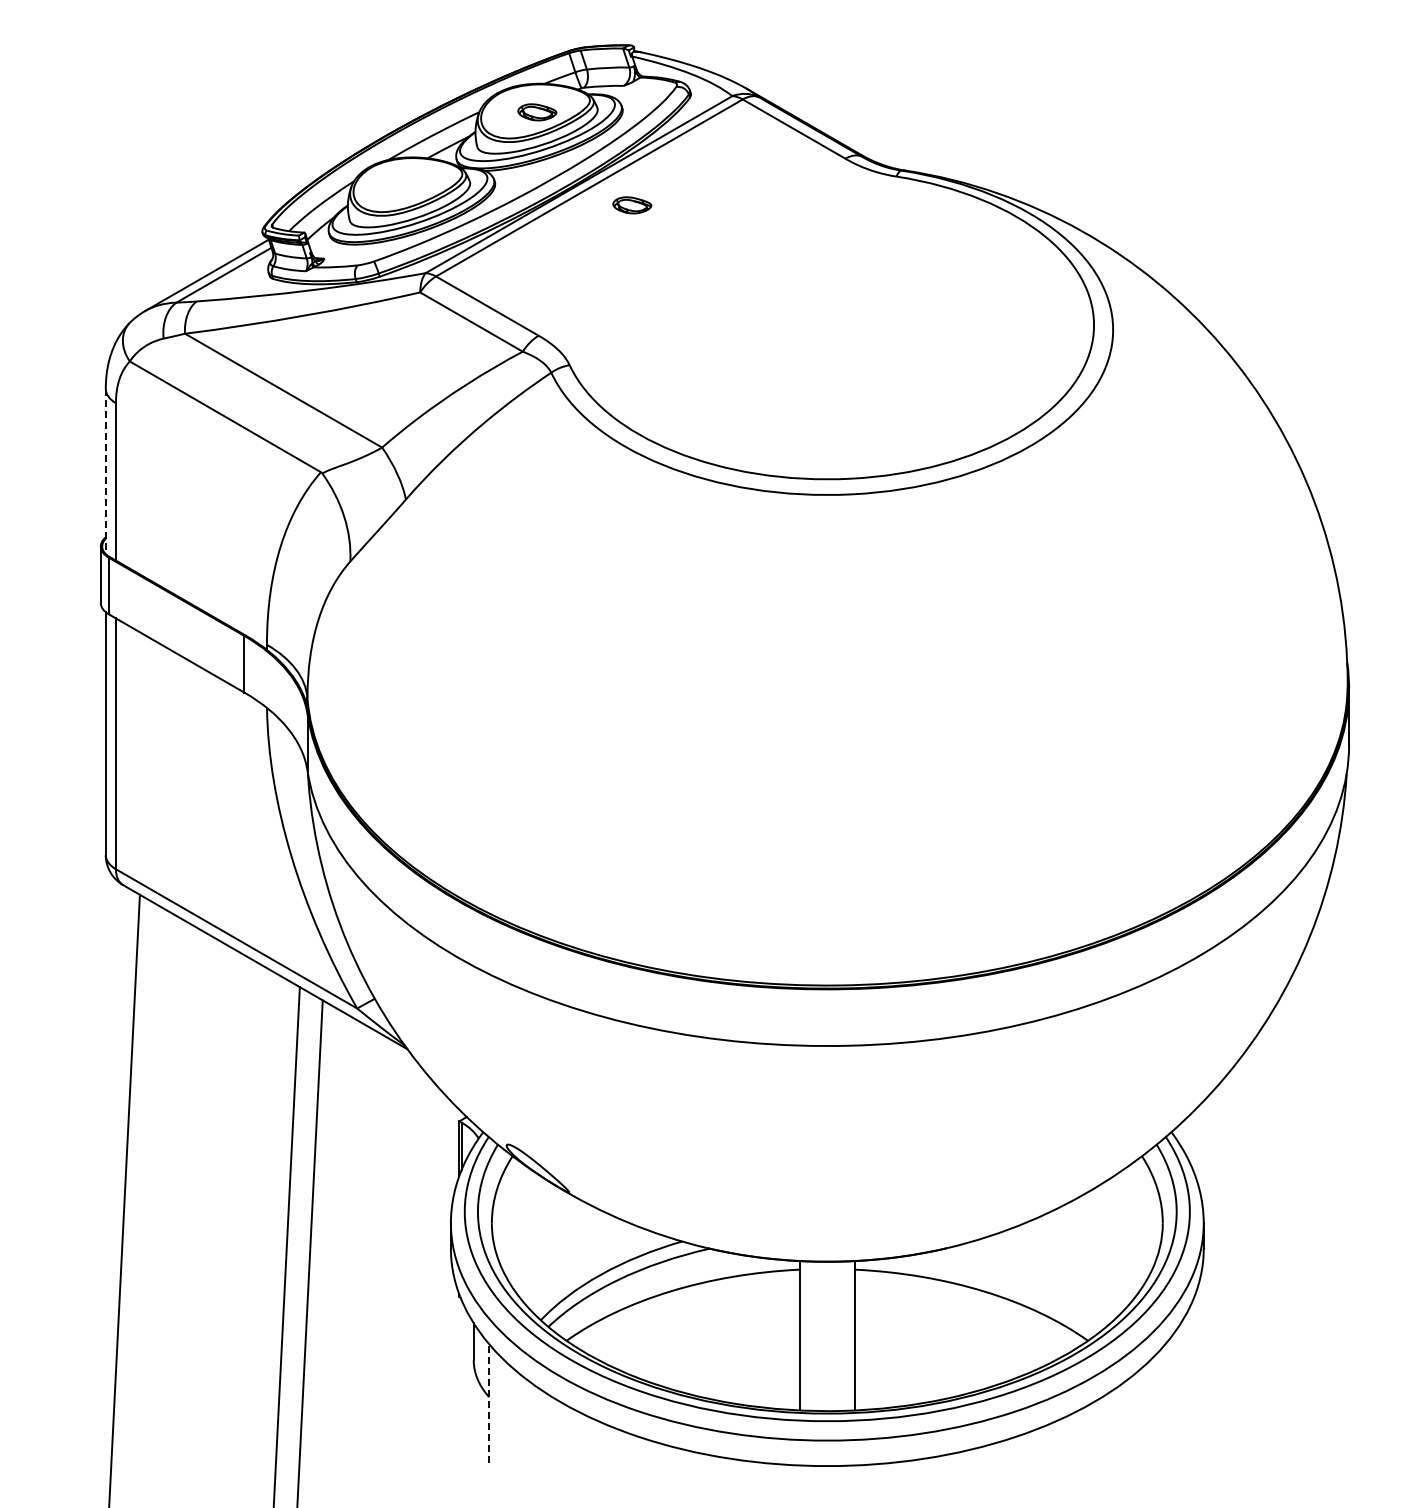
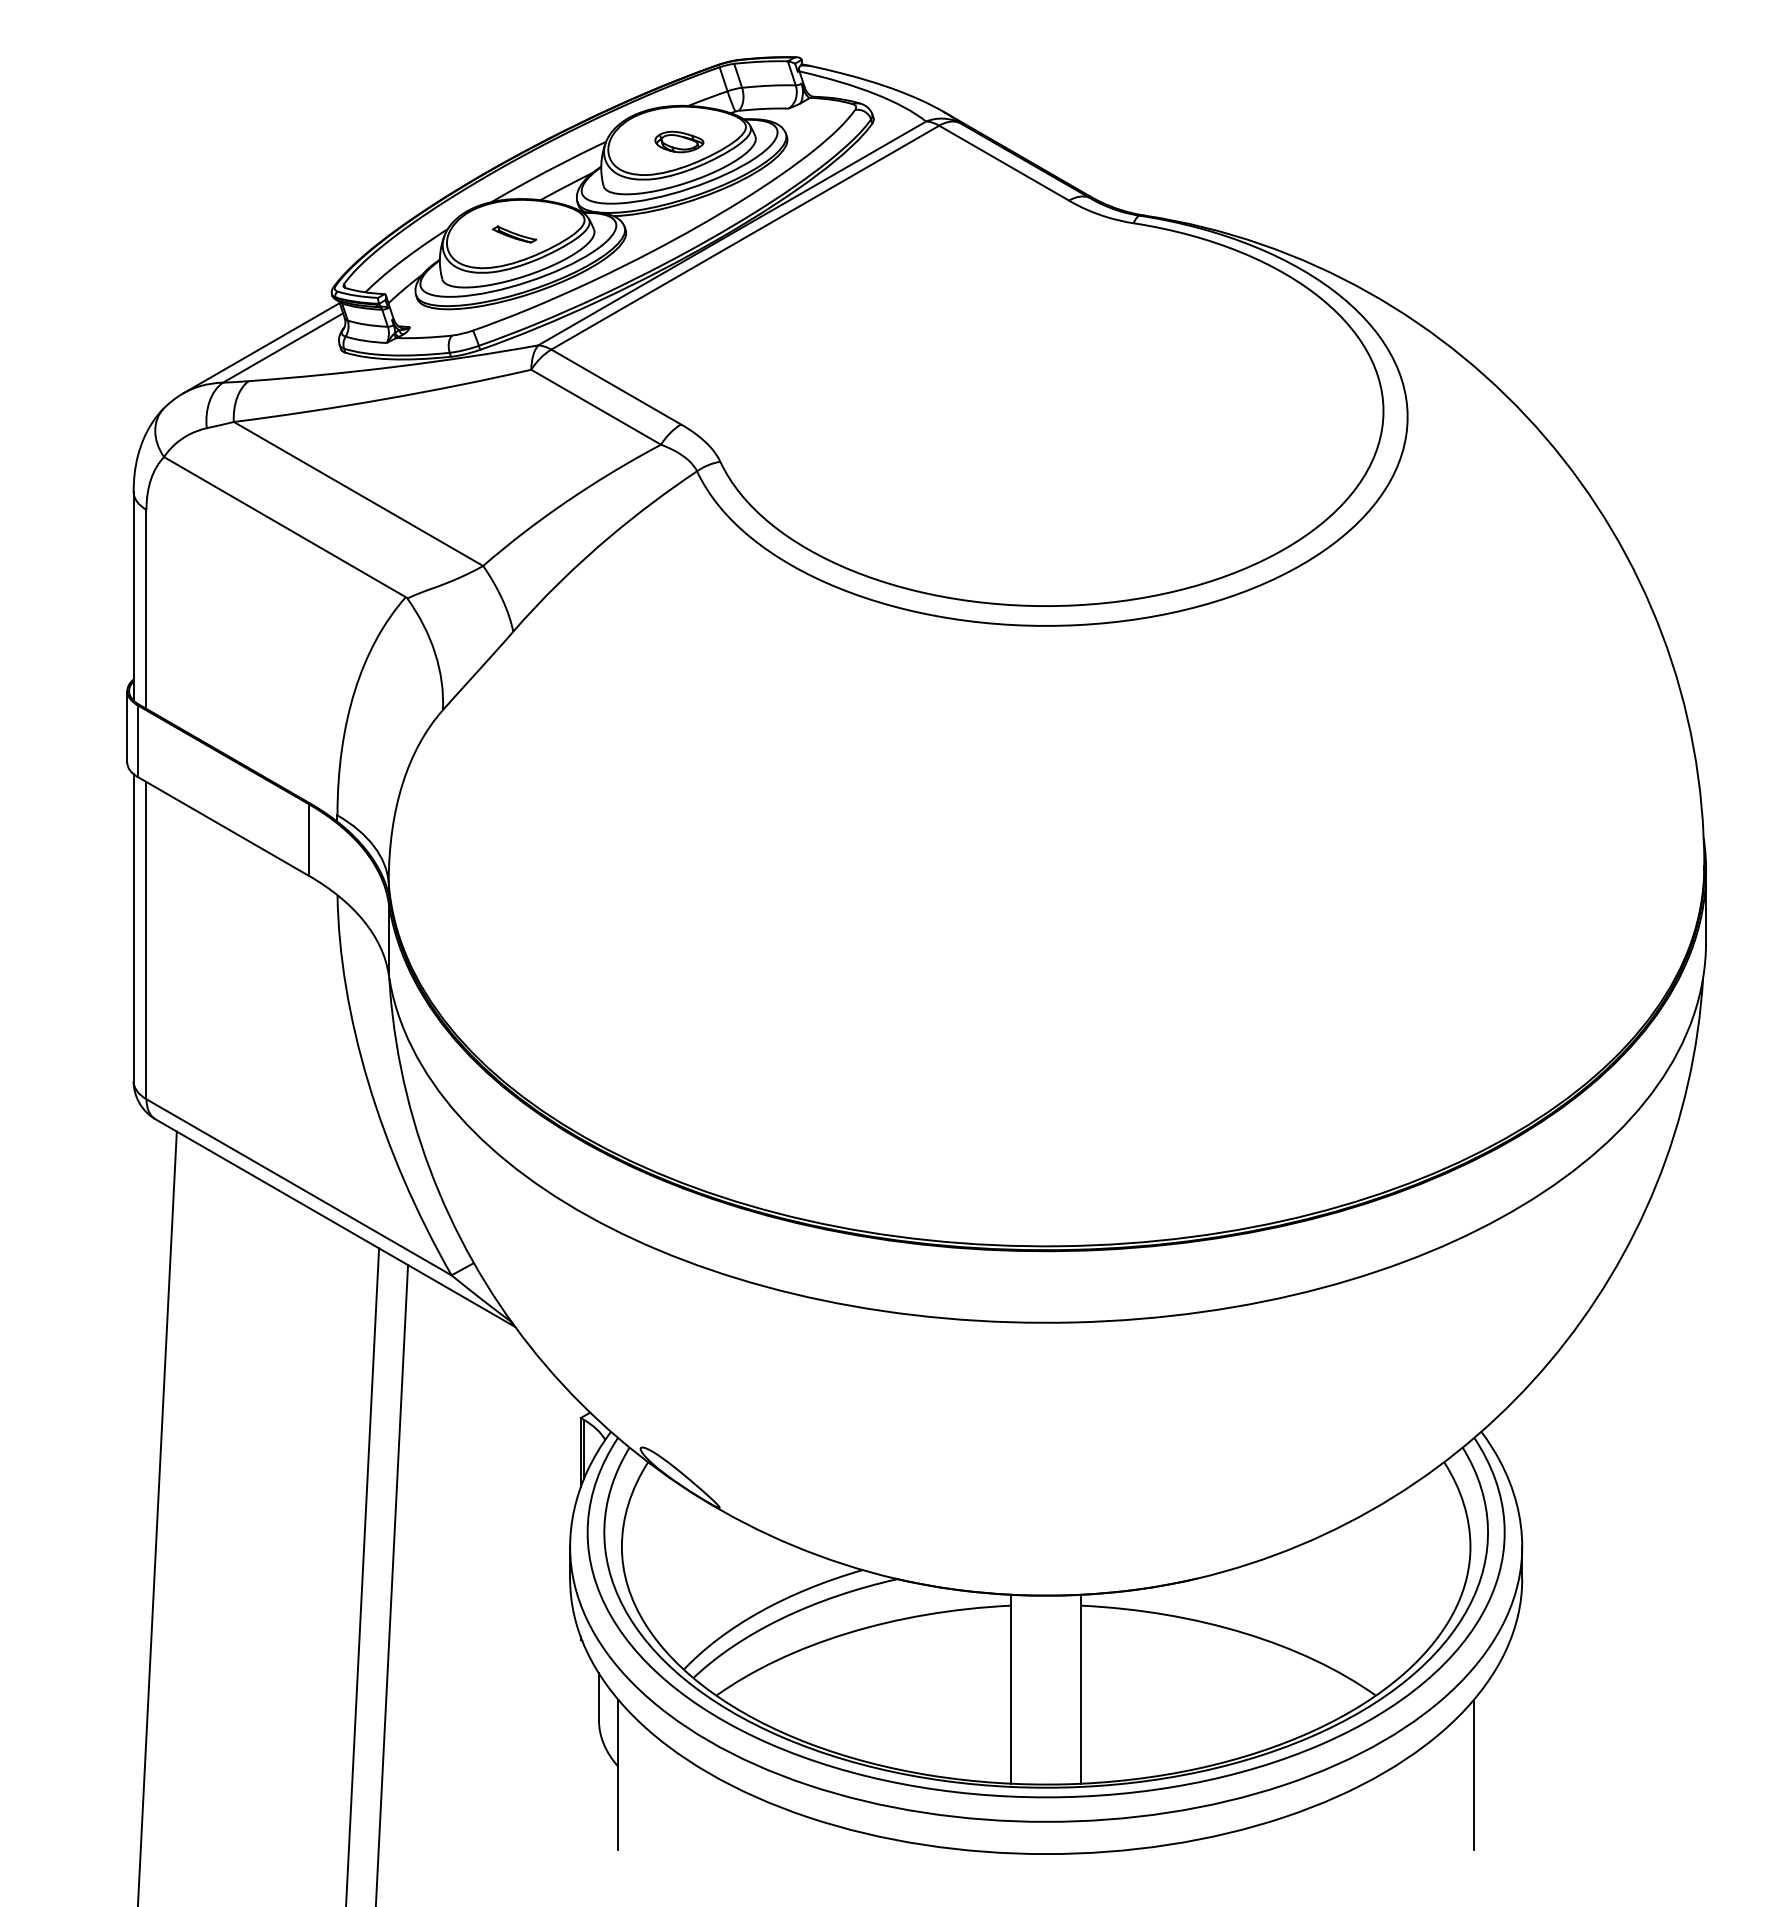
part: (406, 185) -> (513, 234), added
part: (632, 205) -> (799, 259), removed
line: (105, 471) -> (133, 596), dashed -> solid
line: (489, 1402) -> (618, 1773), dashed -> solid
line: (1165, 1403) -> (1473, 1774), added

